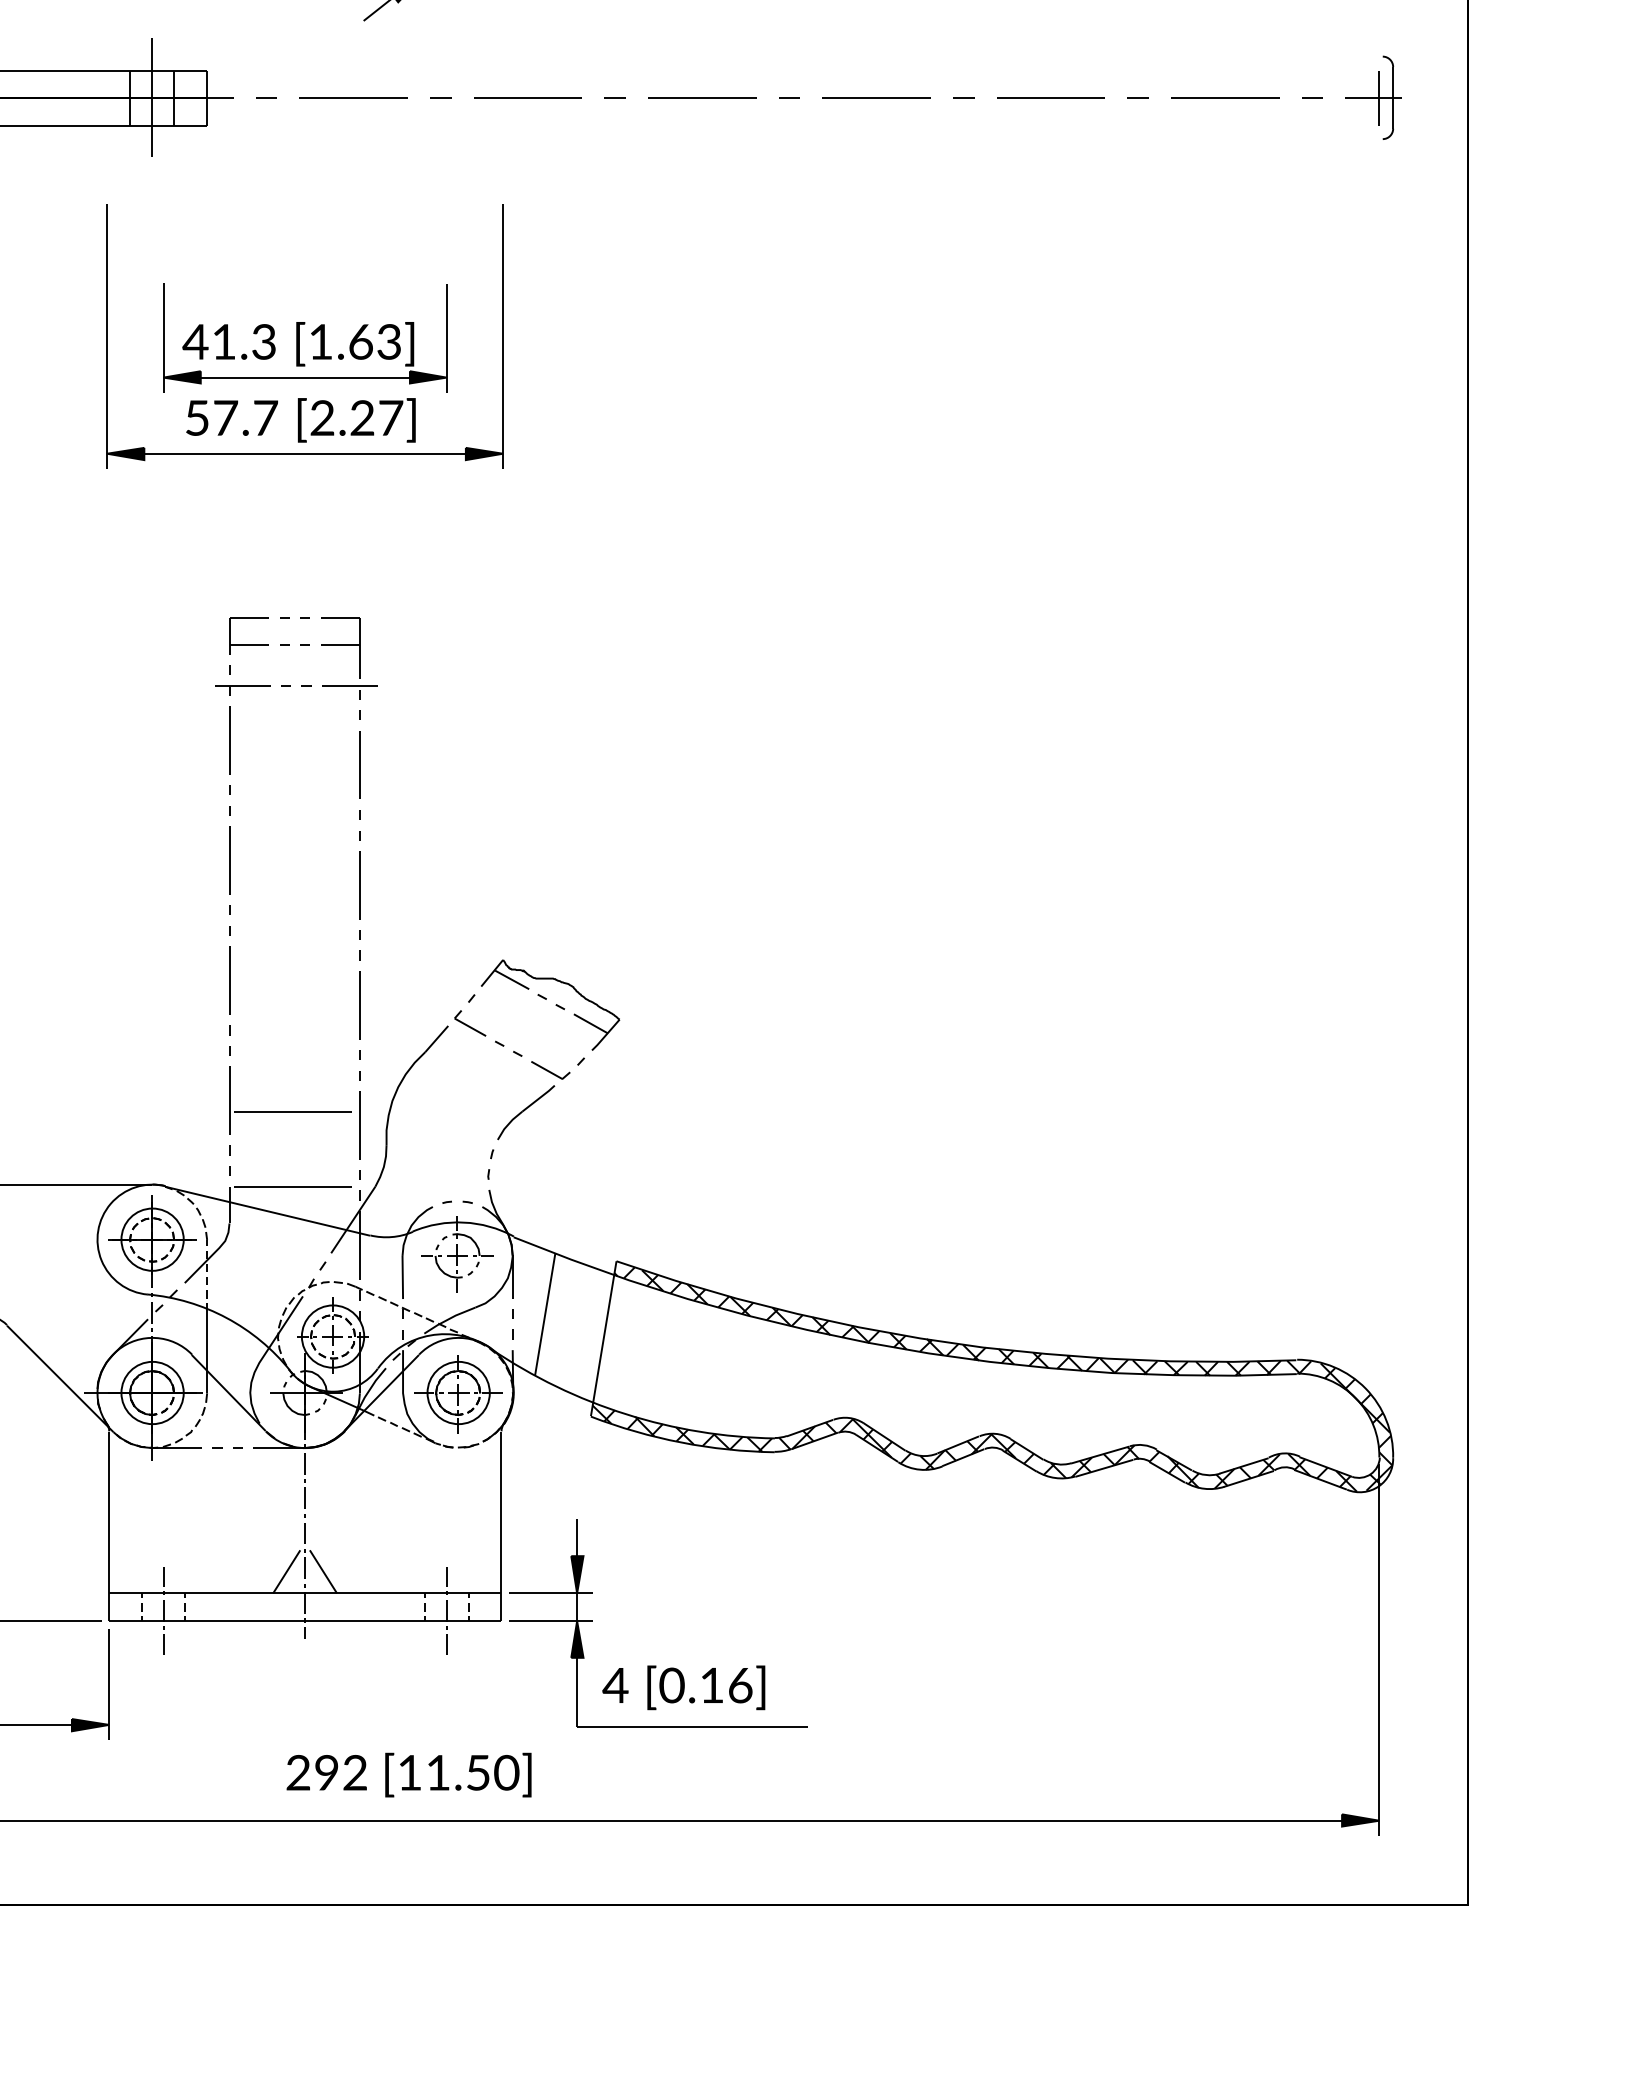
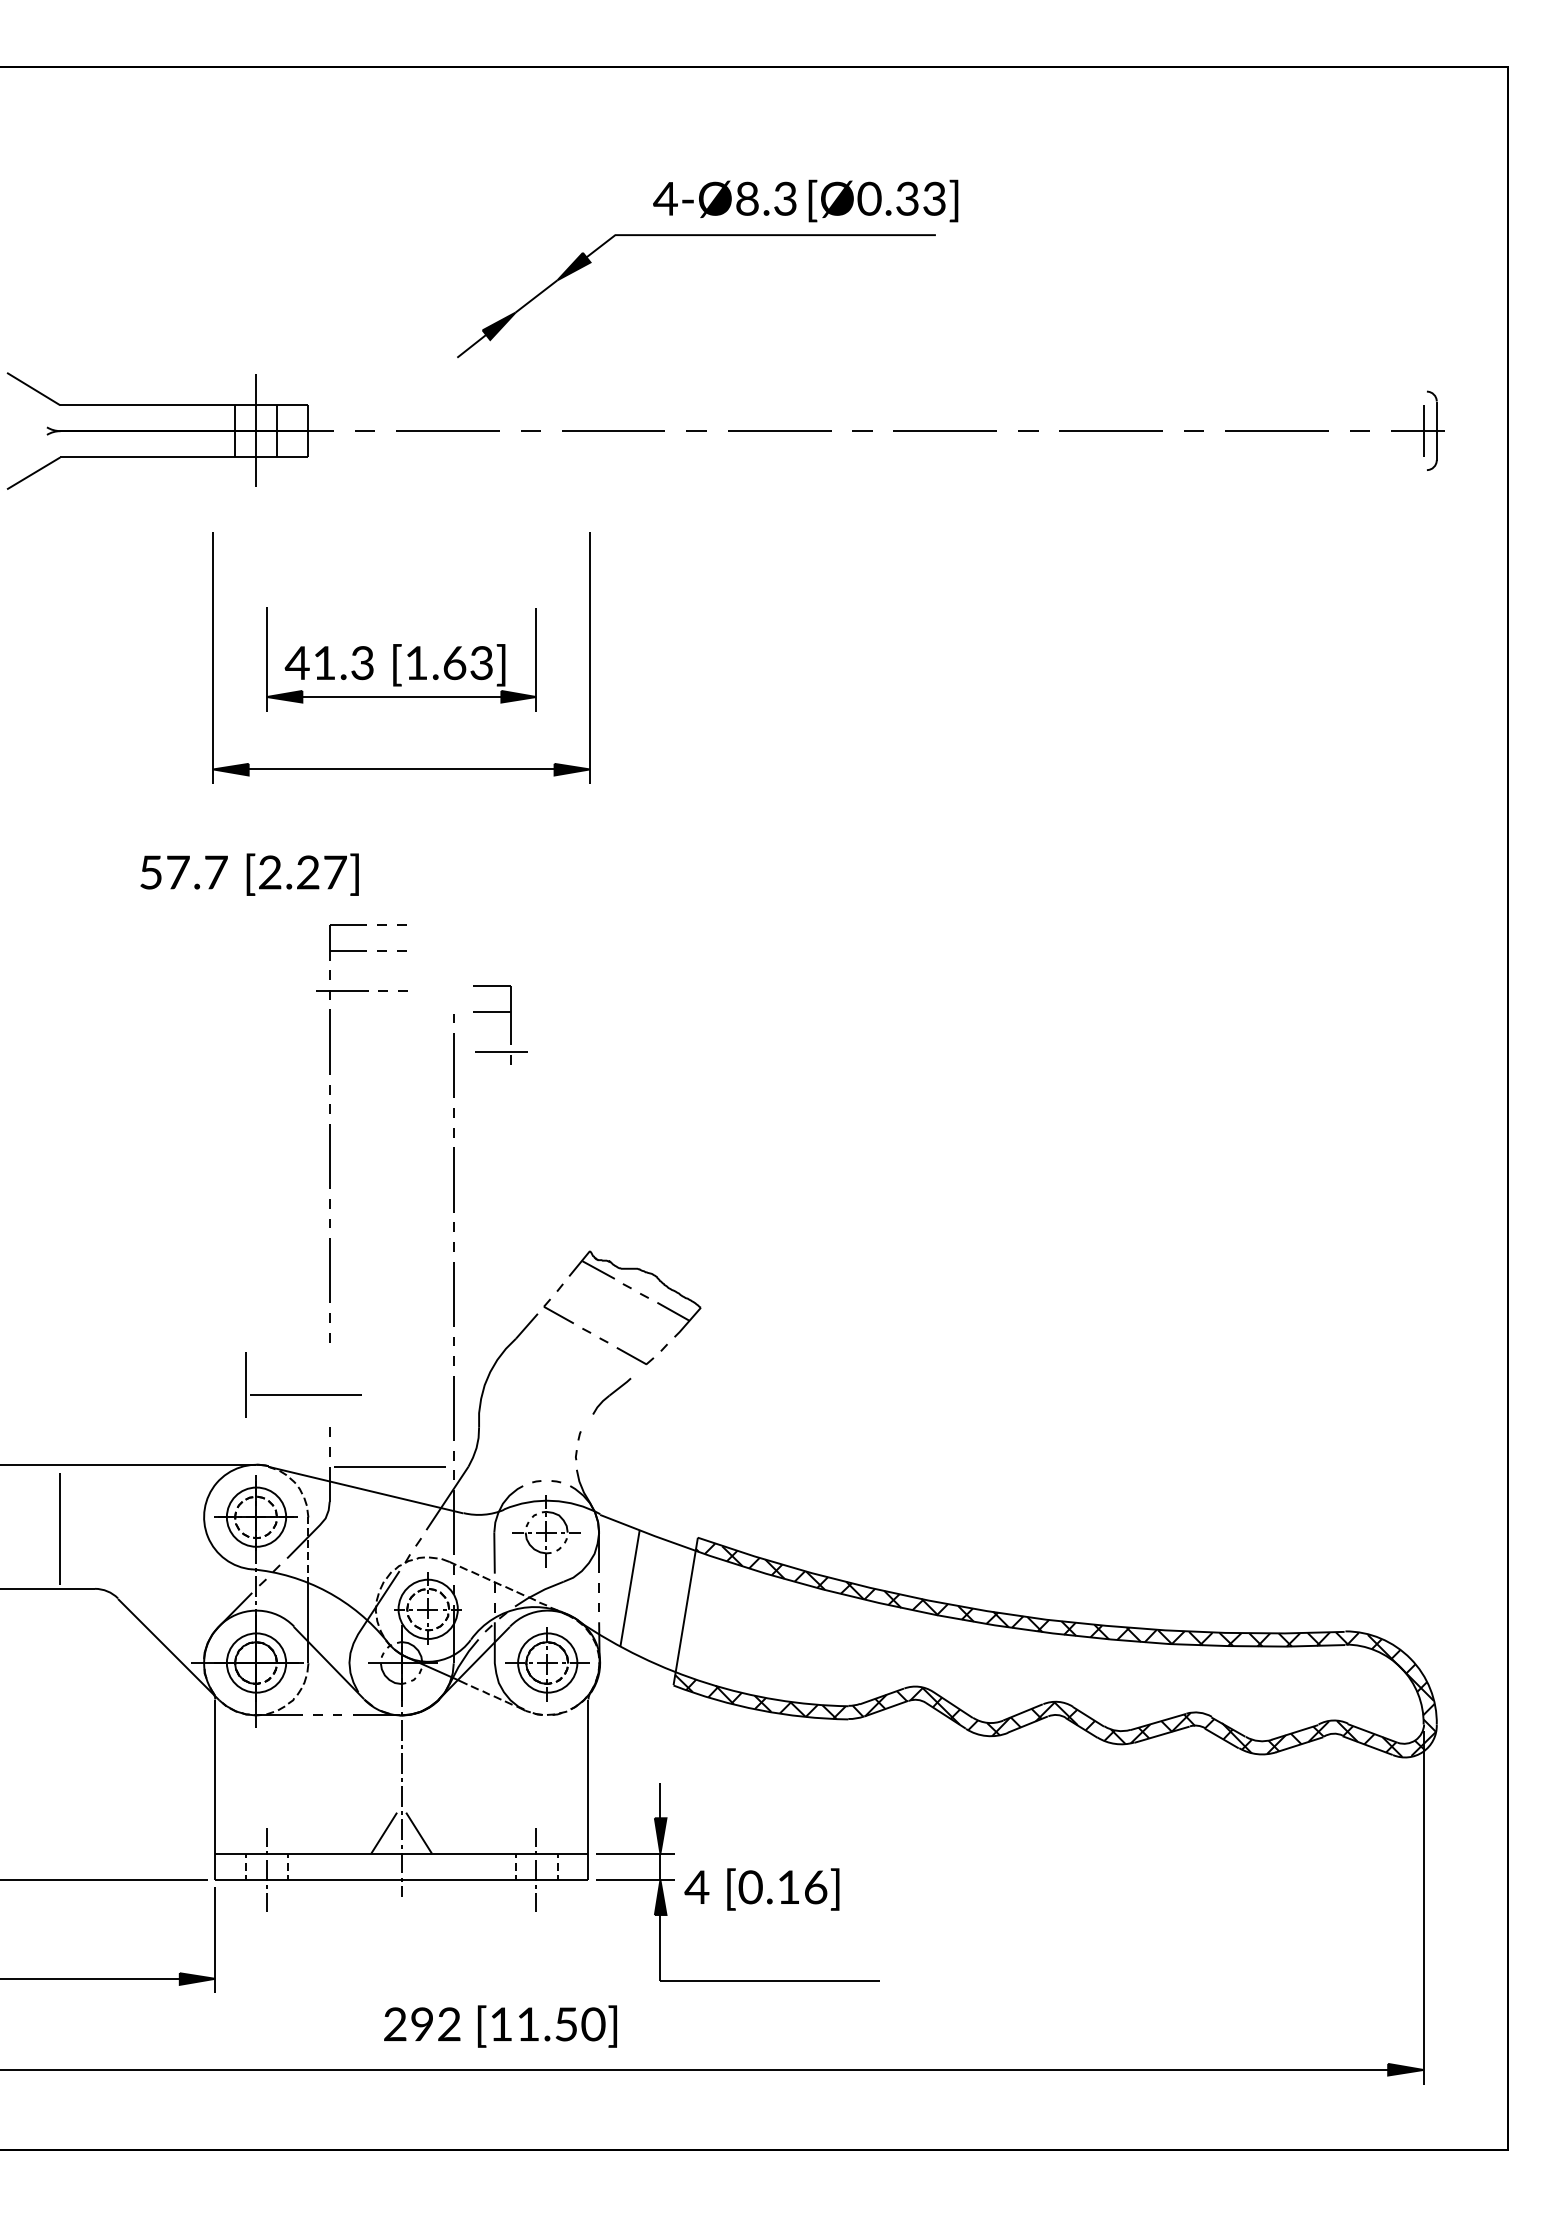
text: (300, 420) -> (249, 874), moved
part: (359, 657) -> (510, 1024), moved
part: (290, 1110) -> (303, 1394), moved
part: (525, 1112) -> (611, 1396), size x0.7
text: (683, 1687) -> (761, 1889), moved

